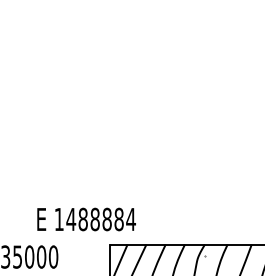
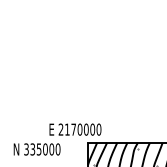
text: (94, 219) -> (79, 129), 1488884 -> 2170000

